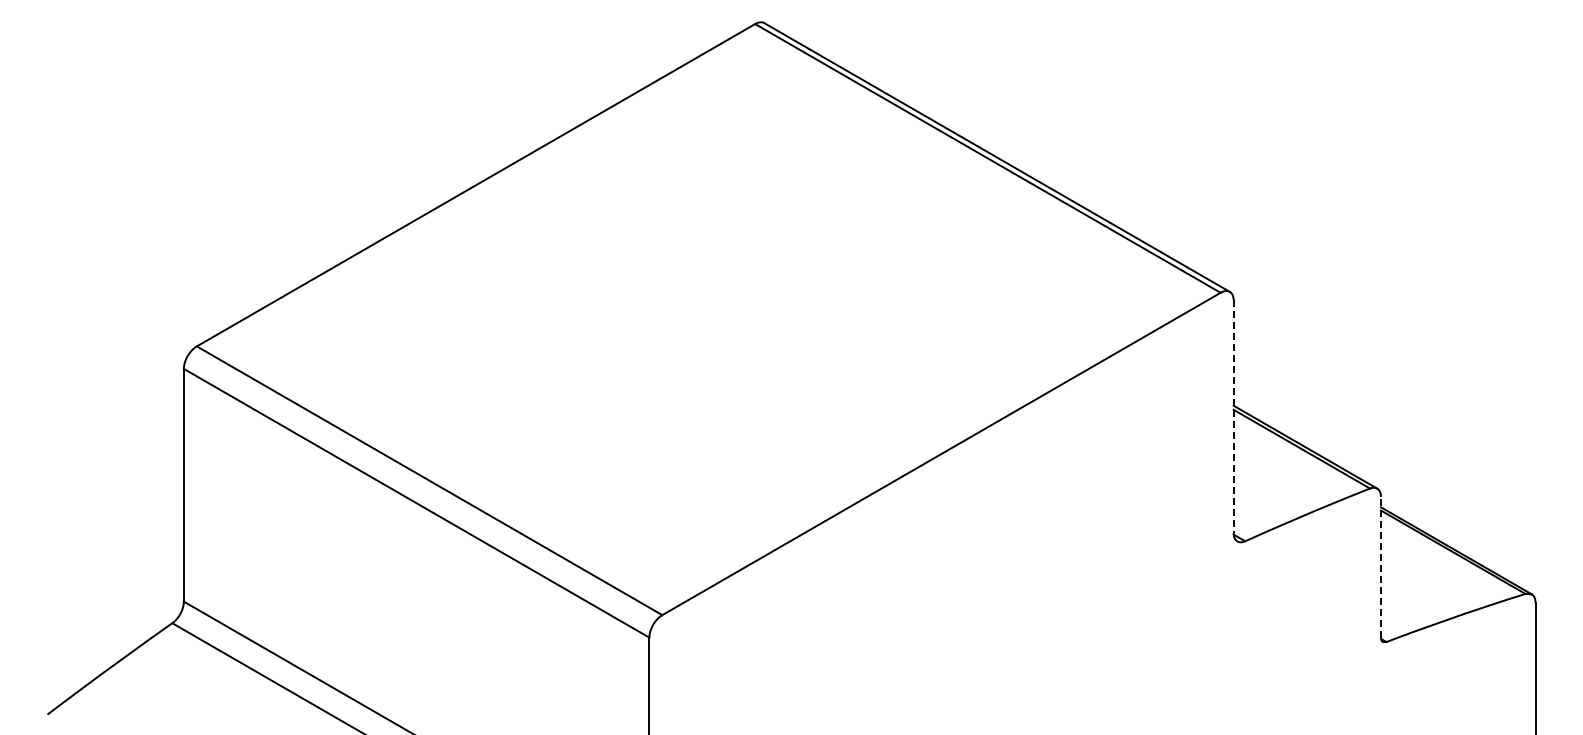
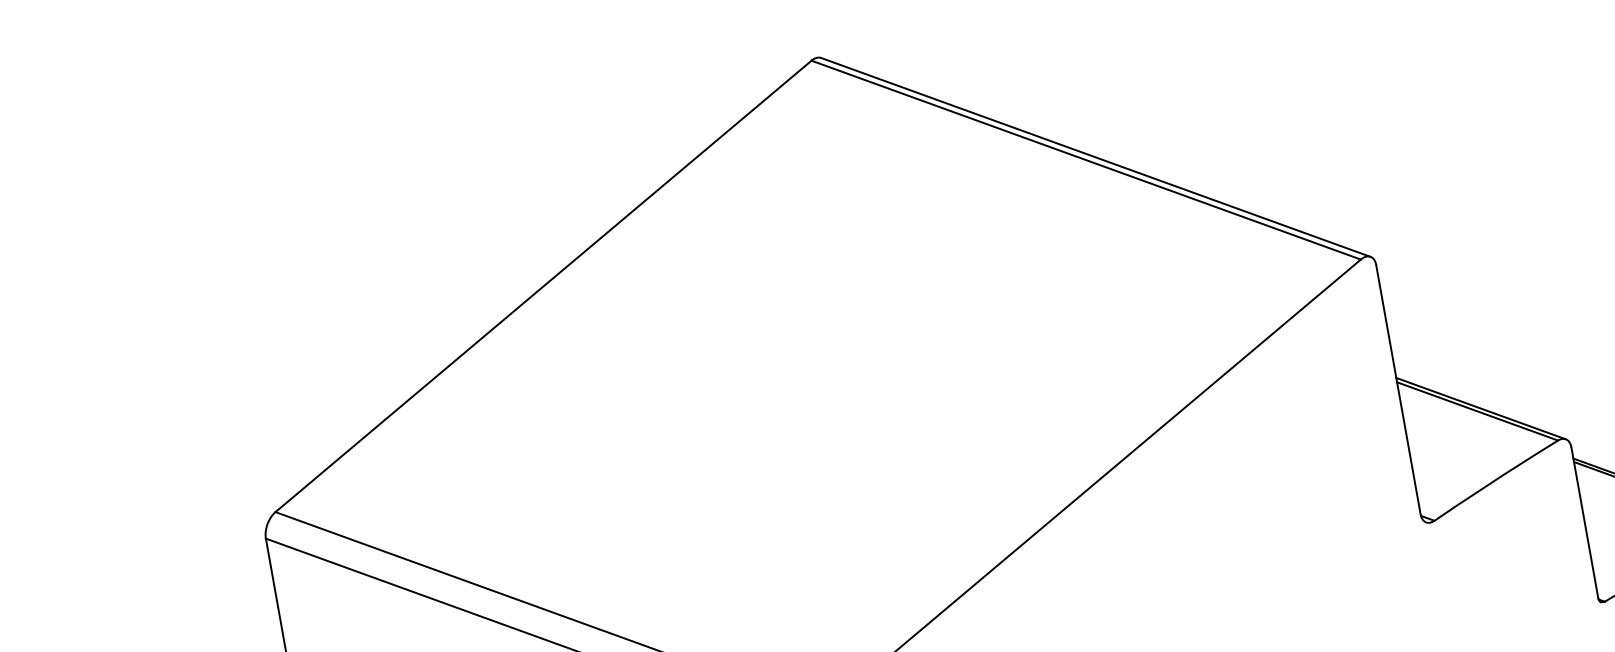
line: (1233, 417) -> (1398, 390), dashed -> solid
line: (1381, 566) -> (1585, 521), dashed -> solid

